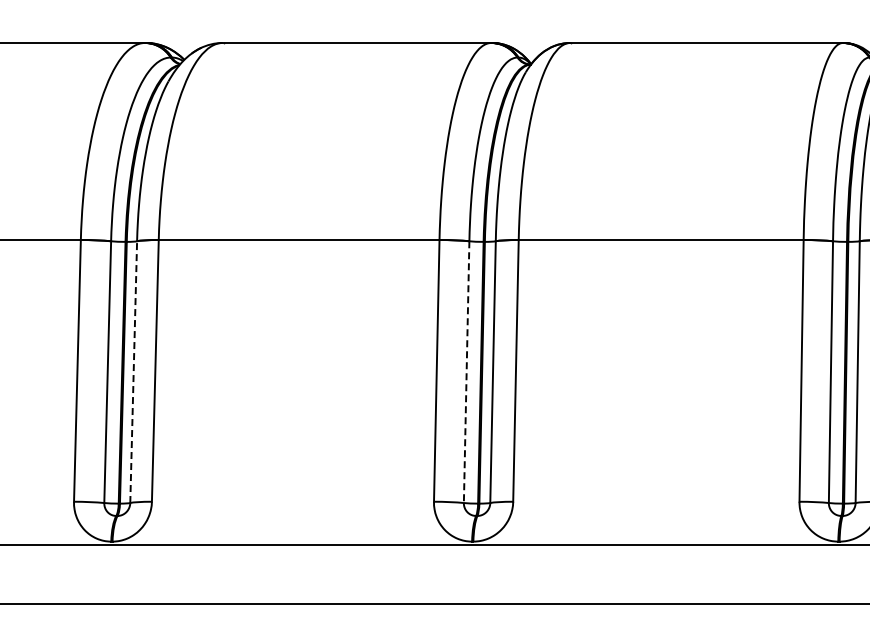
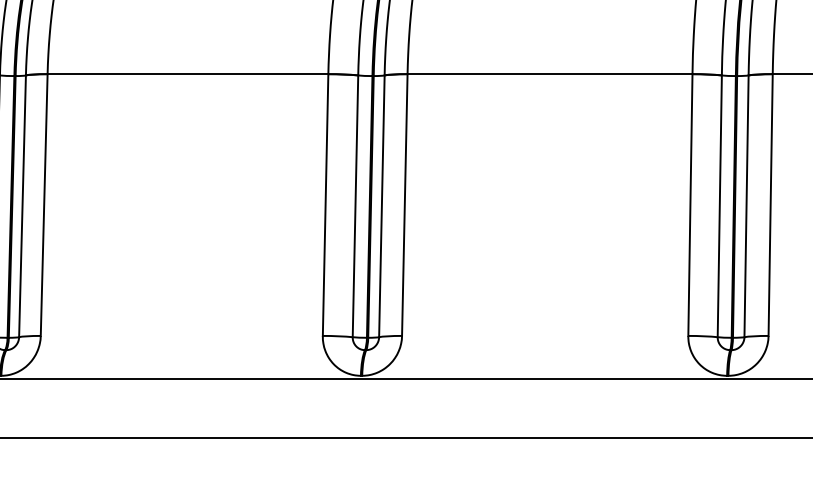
line: (133, 372) -> (22, 206), dashed -> solid
line: (466, 372) -> (355, 206), dashed -> solid

